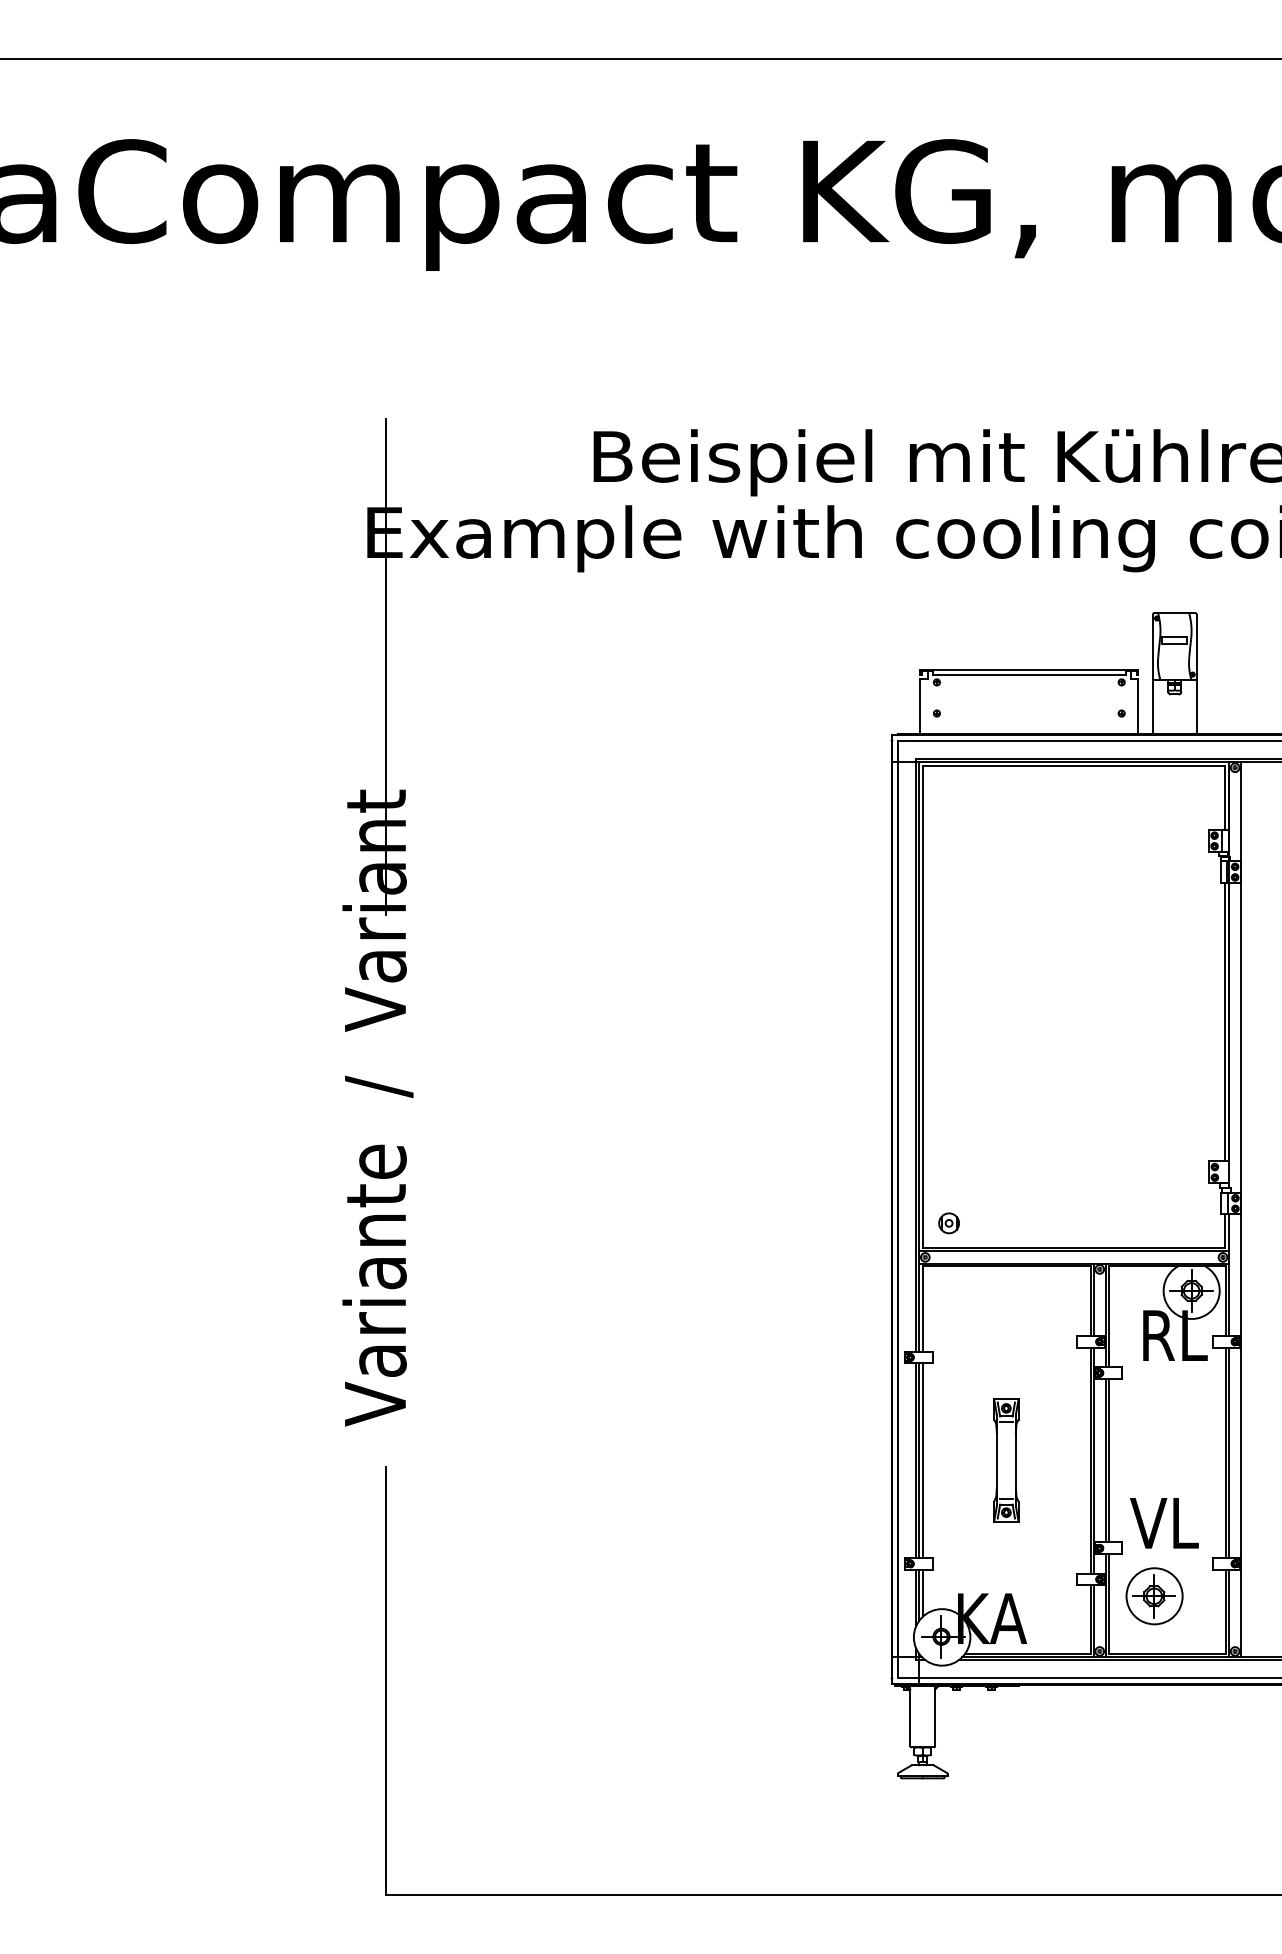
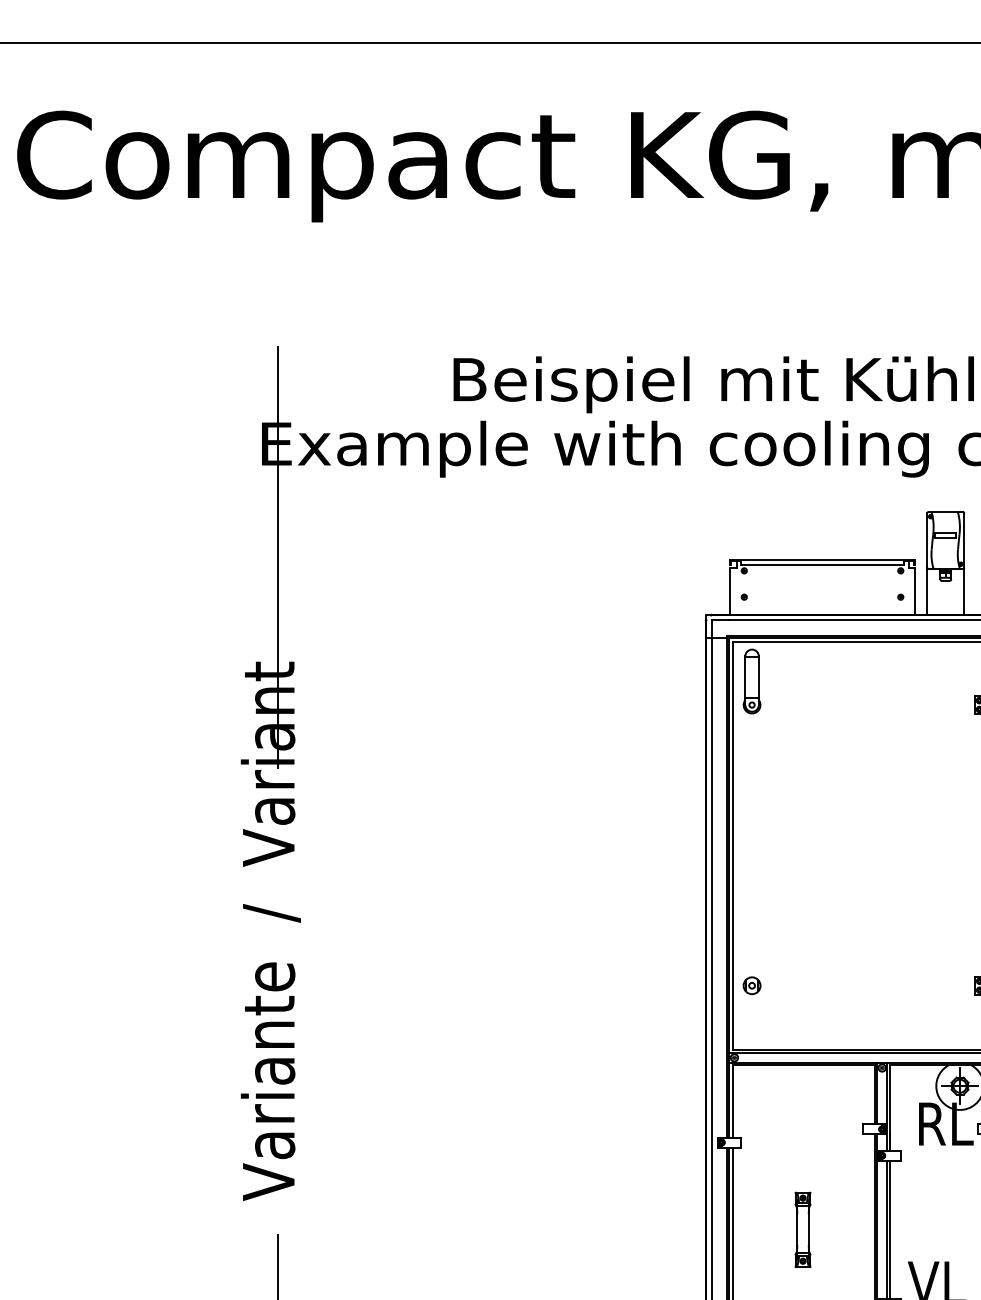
part: (945, 812) -> (751, 681), added
part: (948, 1223) -> (751, 985), moved
part: (1005, 1459) -> (802, 1228), size x0.71

